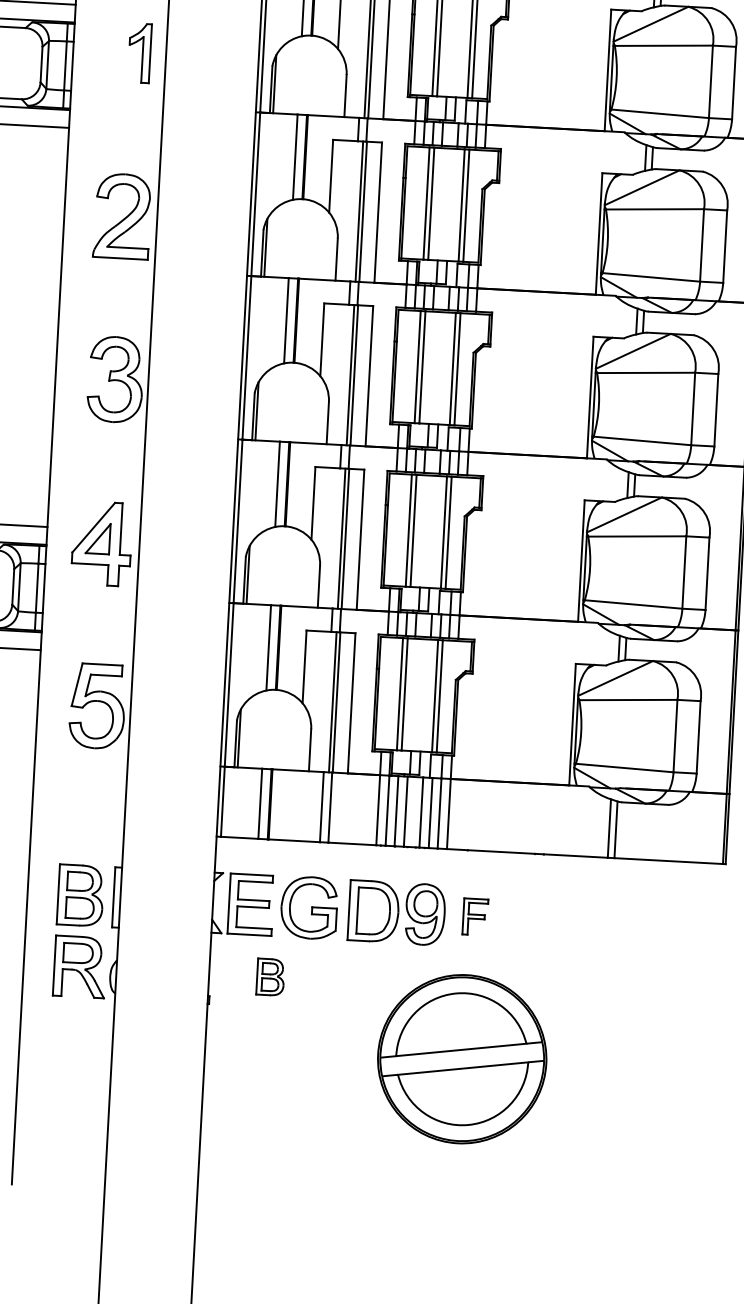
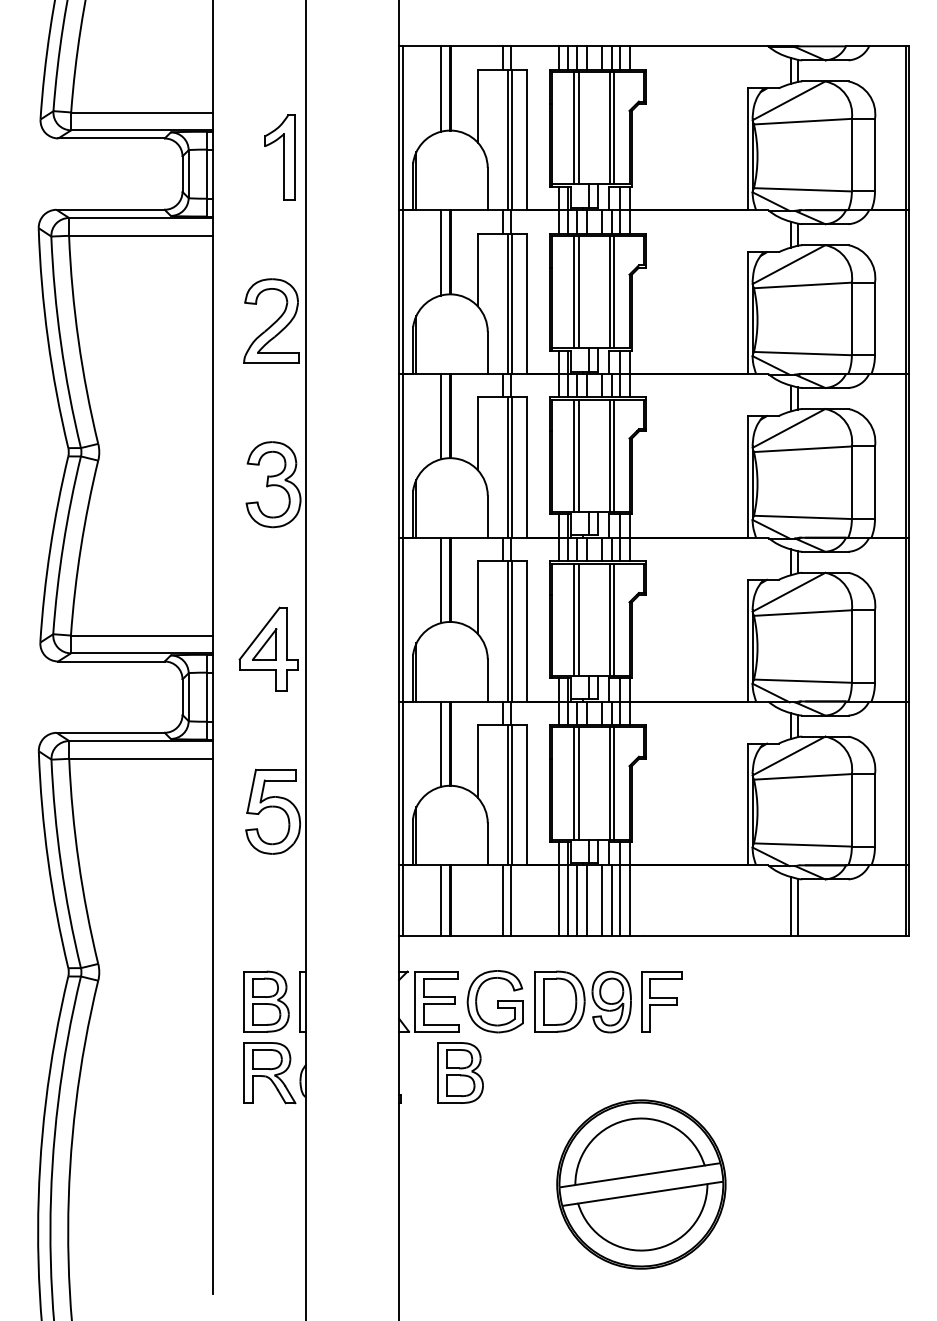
part: (139, 53) -> (279, 157), size x1.43
part: (475, 916) -> (661, 1001), size x1.67
part: (270, 976) -> (460, 1072), size x1.67
part: (462, 1059) -> (641, 1184), moved

